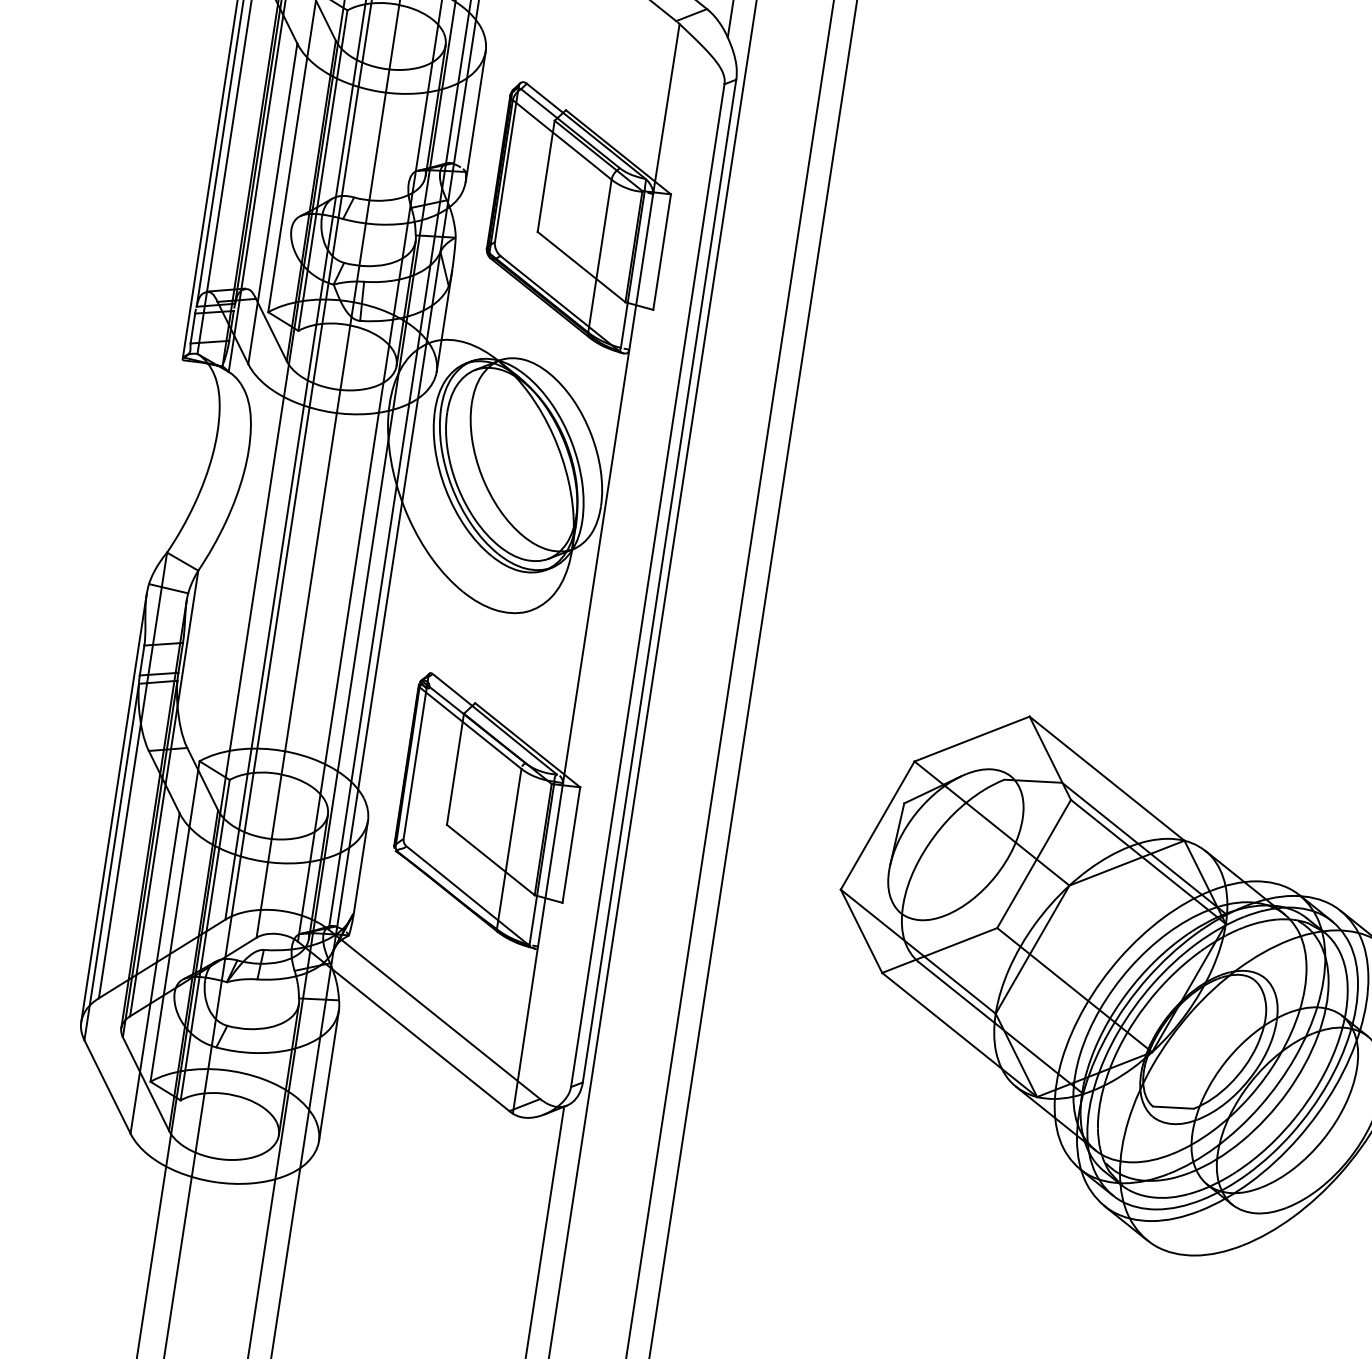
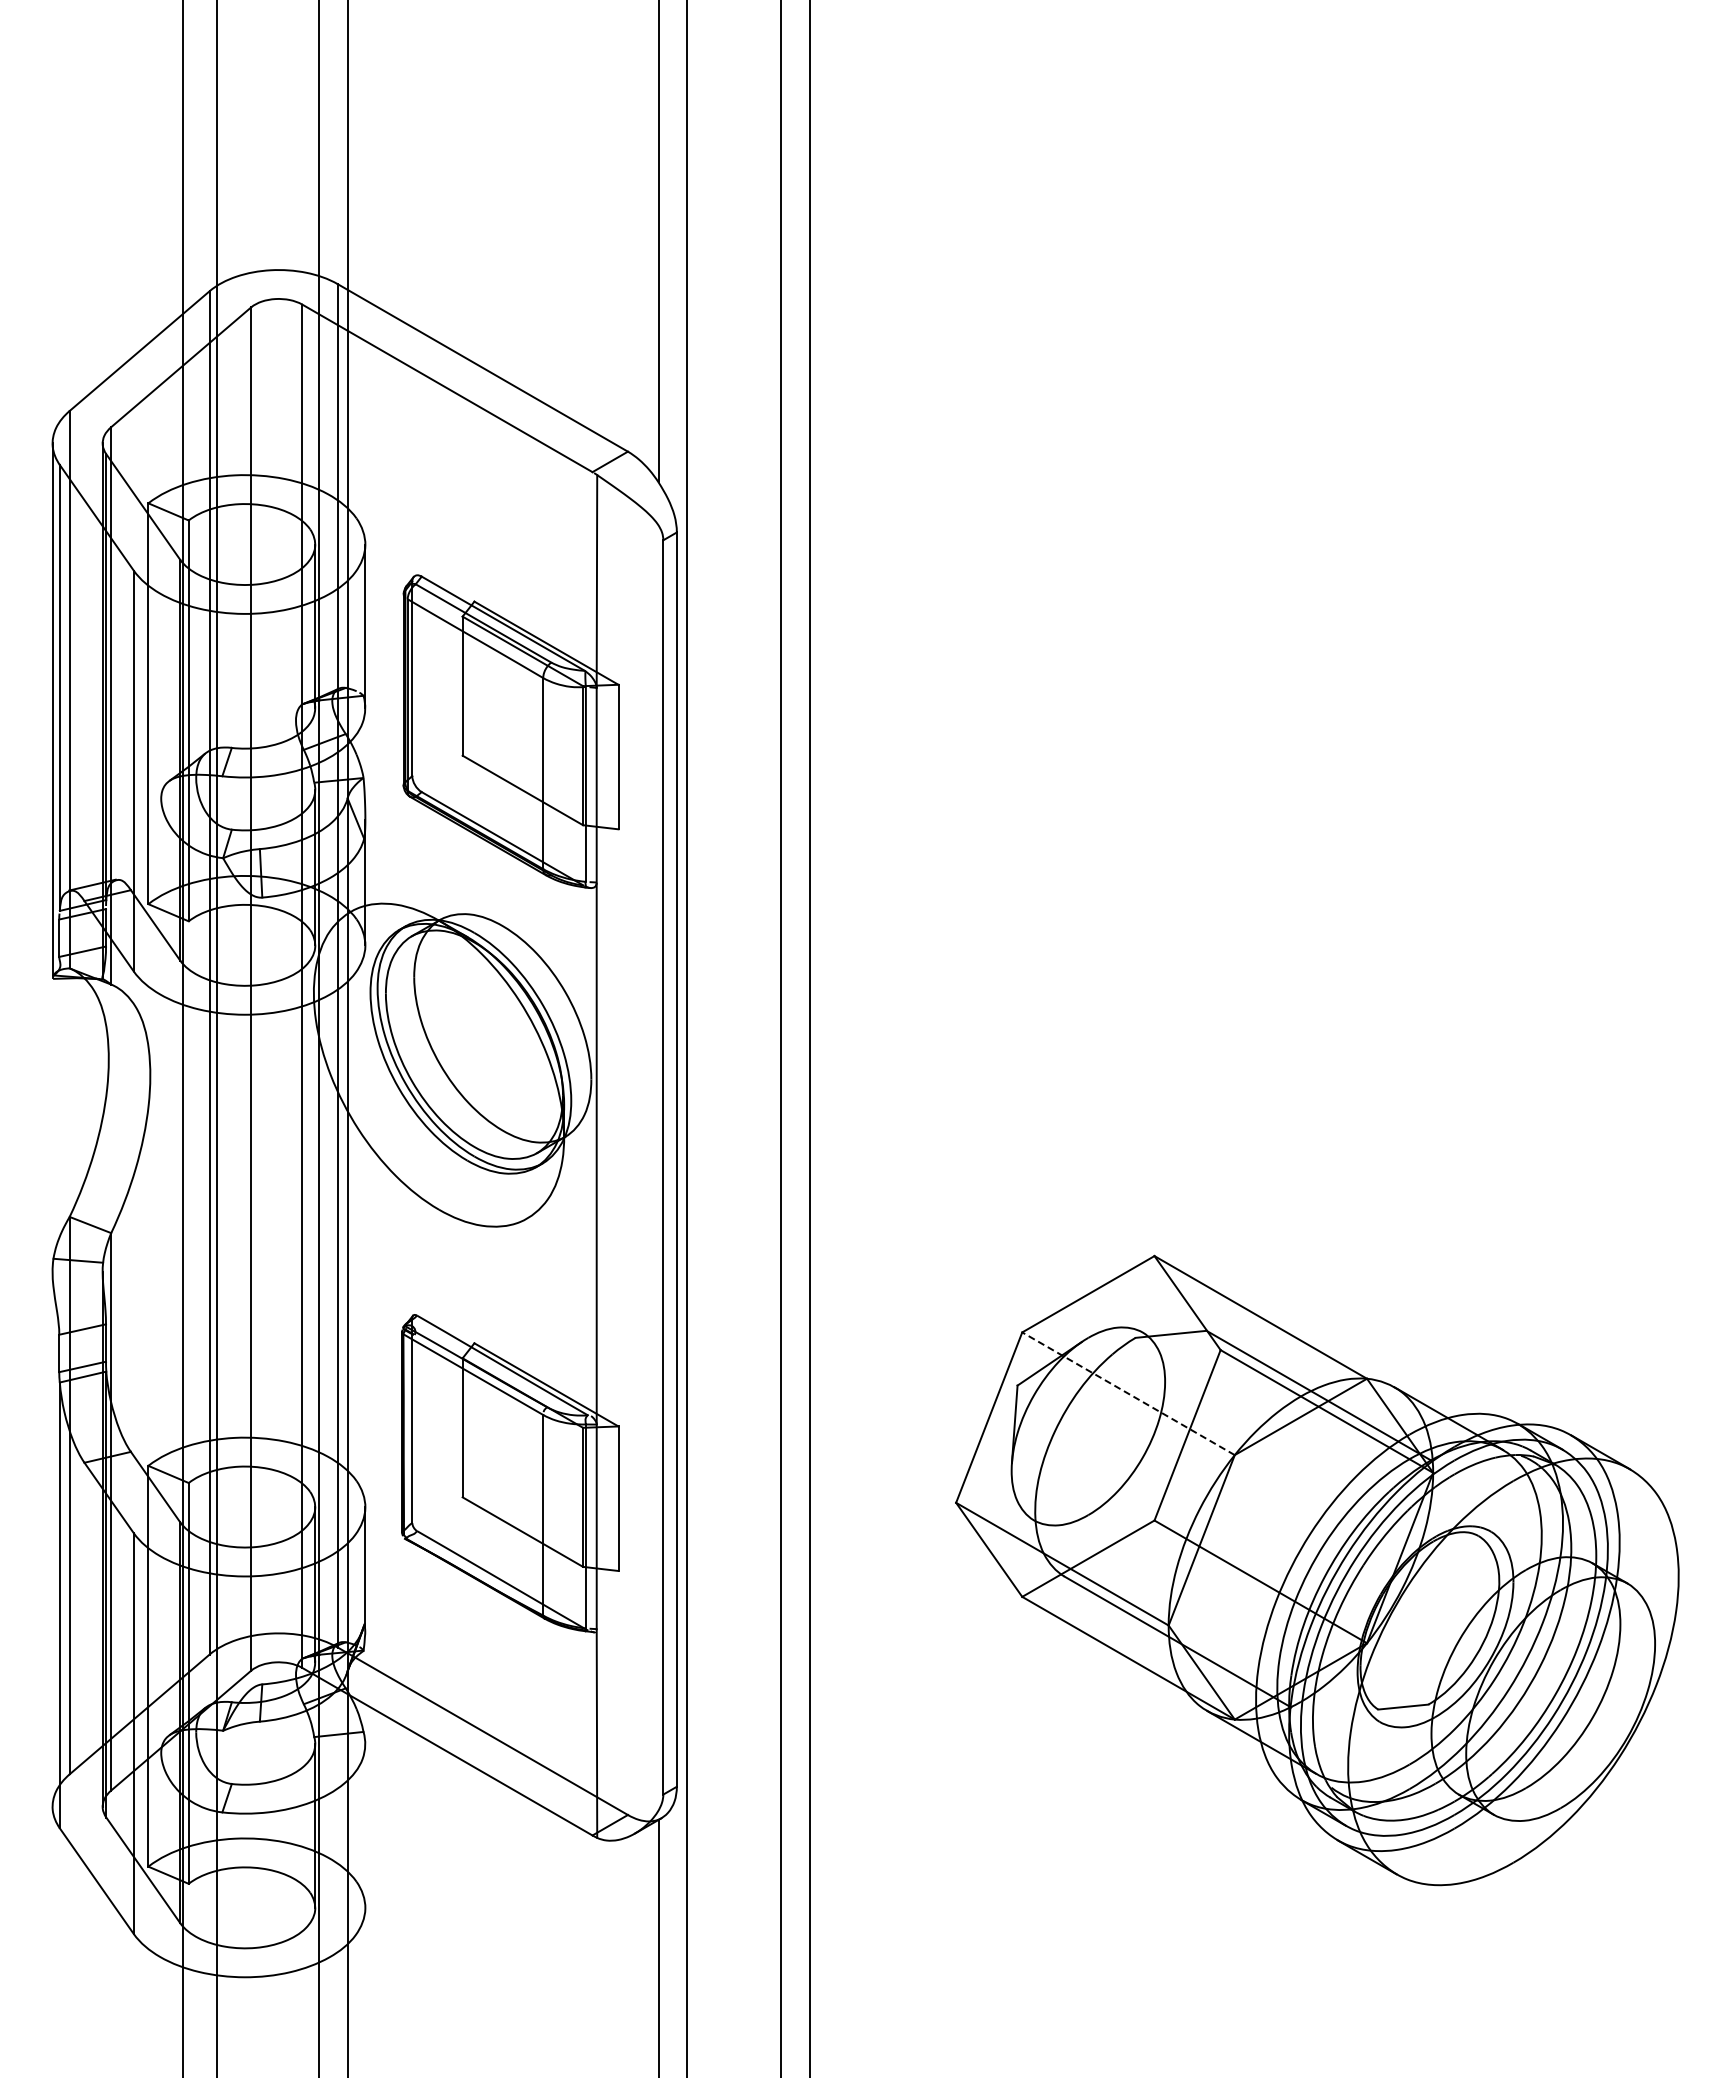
line: (114, 807) -> (52, 1538), removed
line: (992, 823) -> (1128, 1393), solid -> dashed
line: (329, 1075) -> (365, 1825), removed

